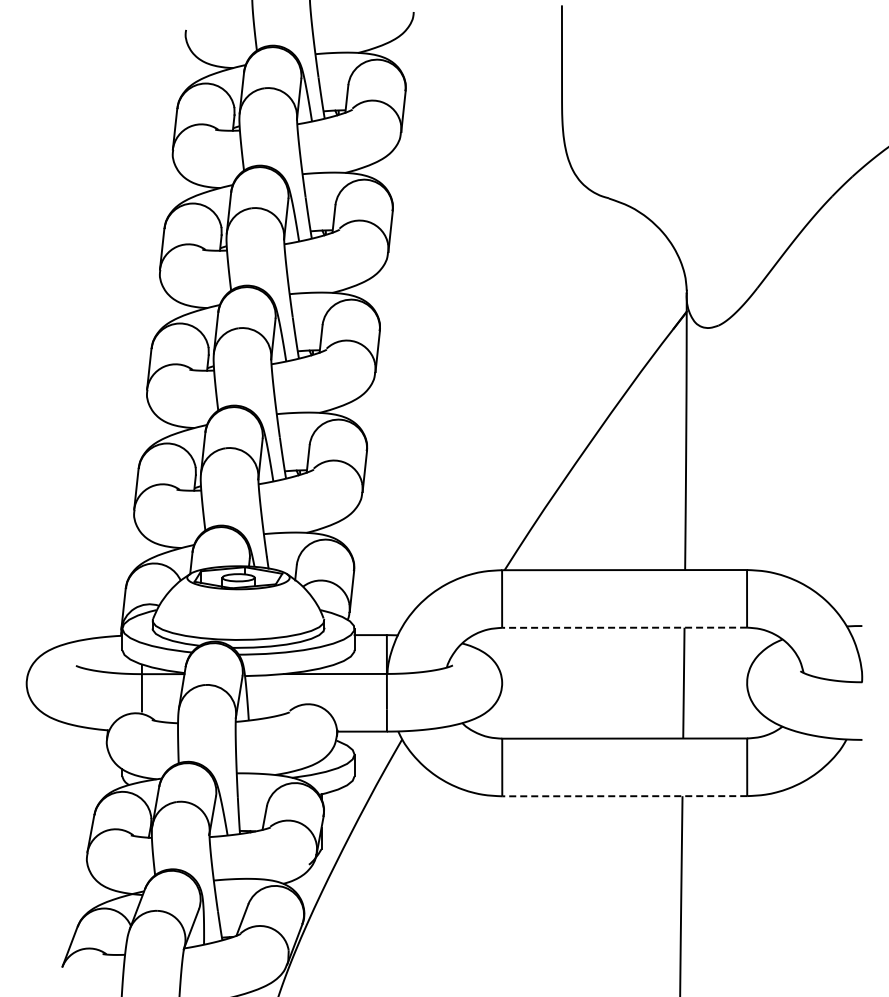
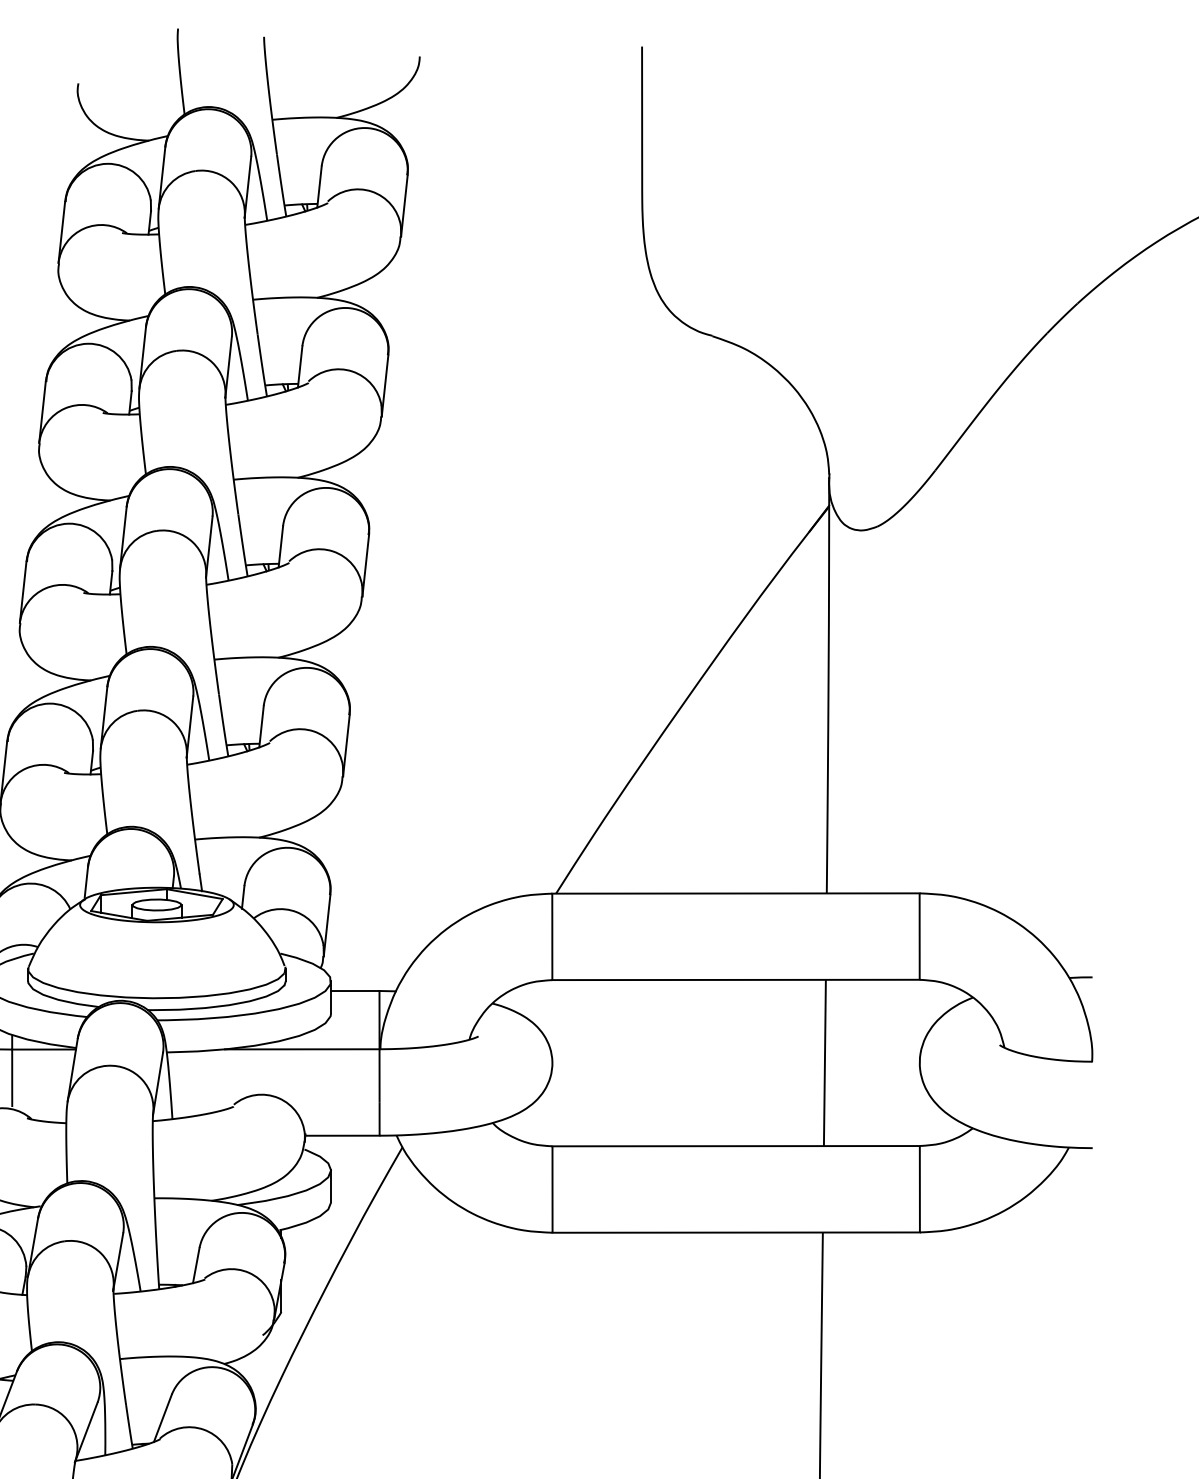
line: (624, 627) -> (735, 979), dashed -> solid
line: (624, 796) -> (735, 1233), dashed -> solid

